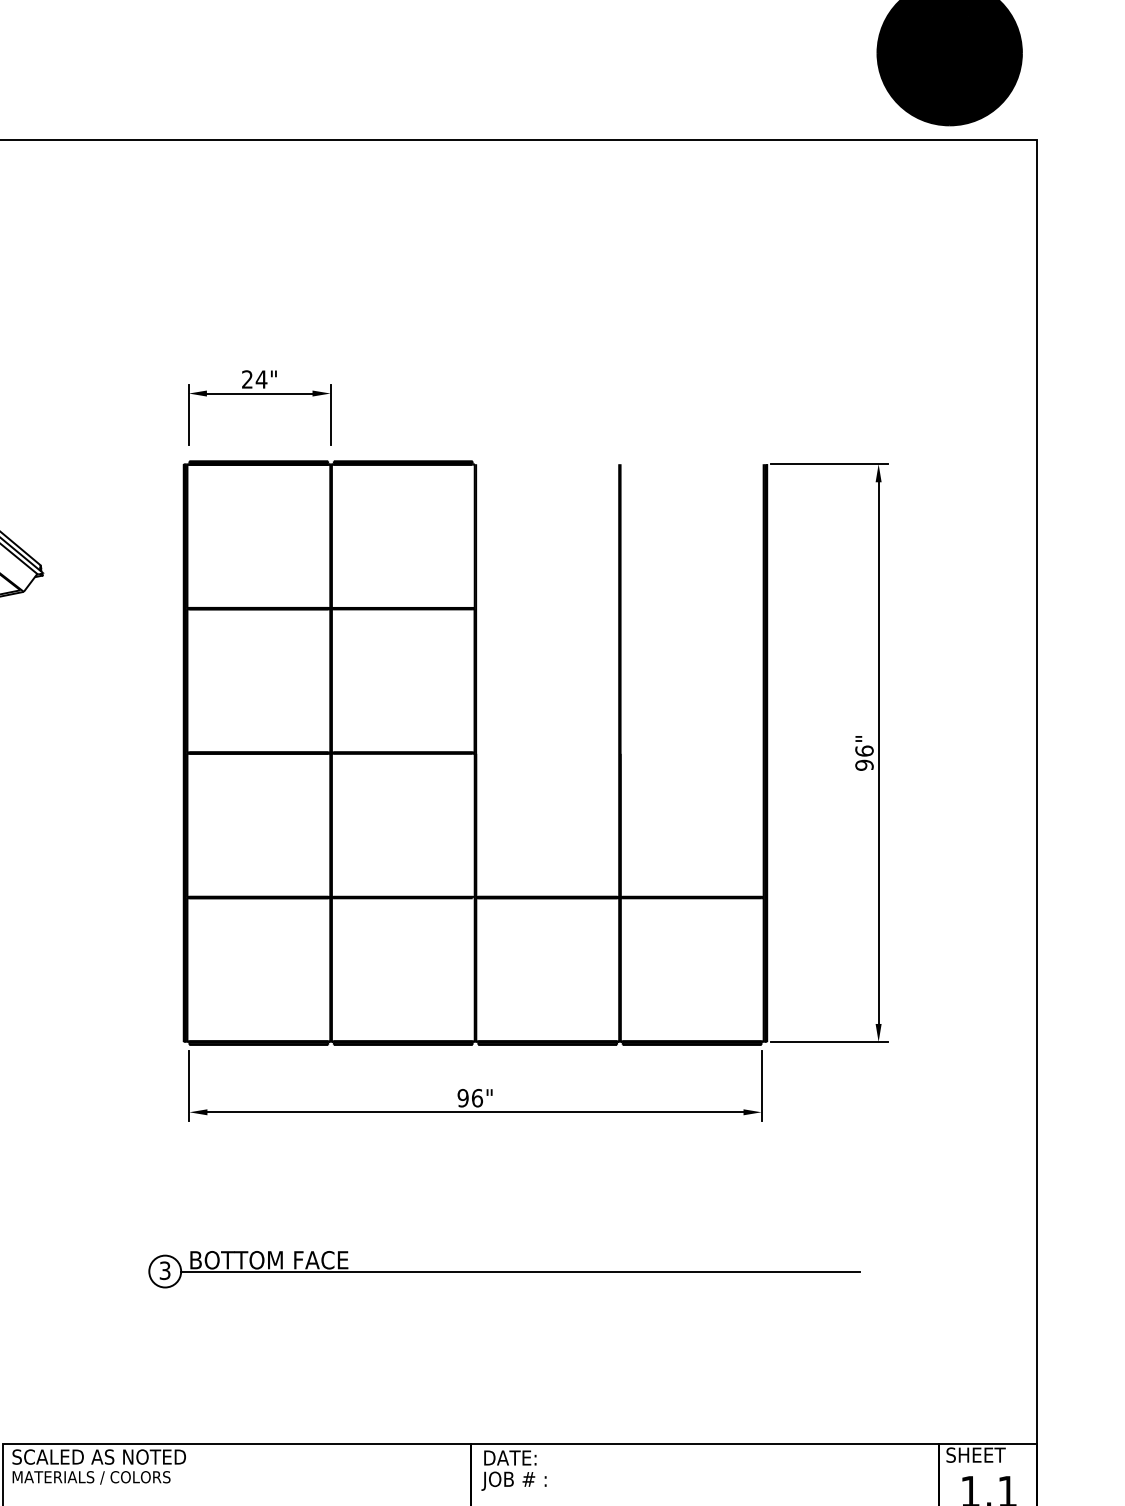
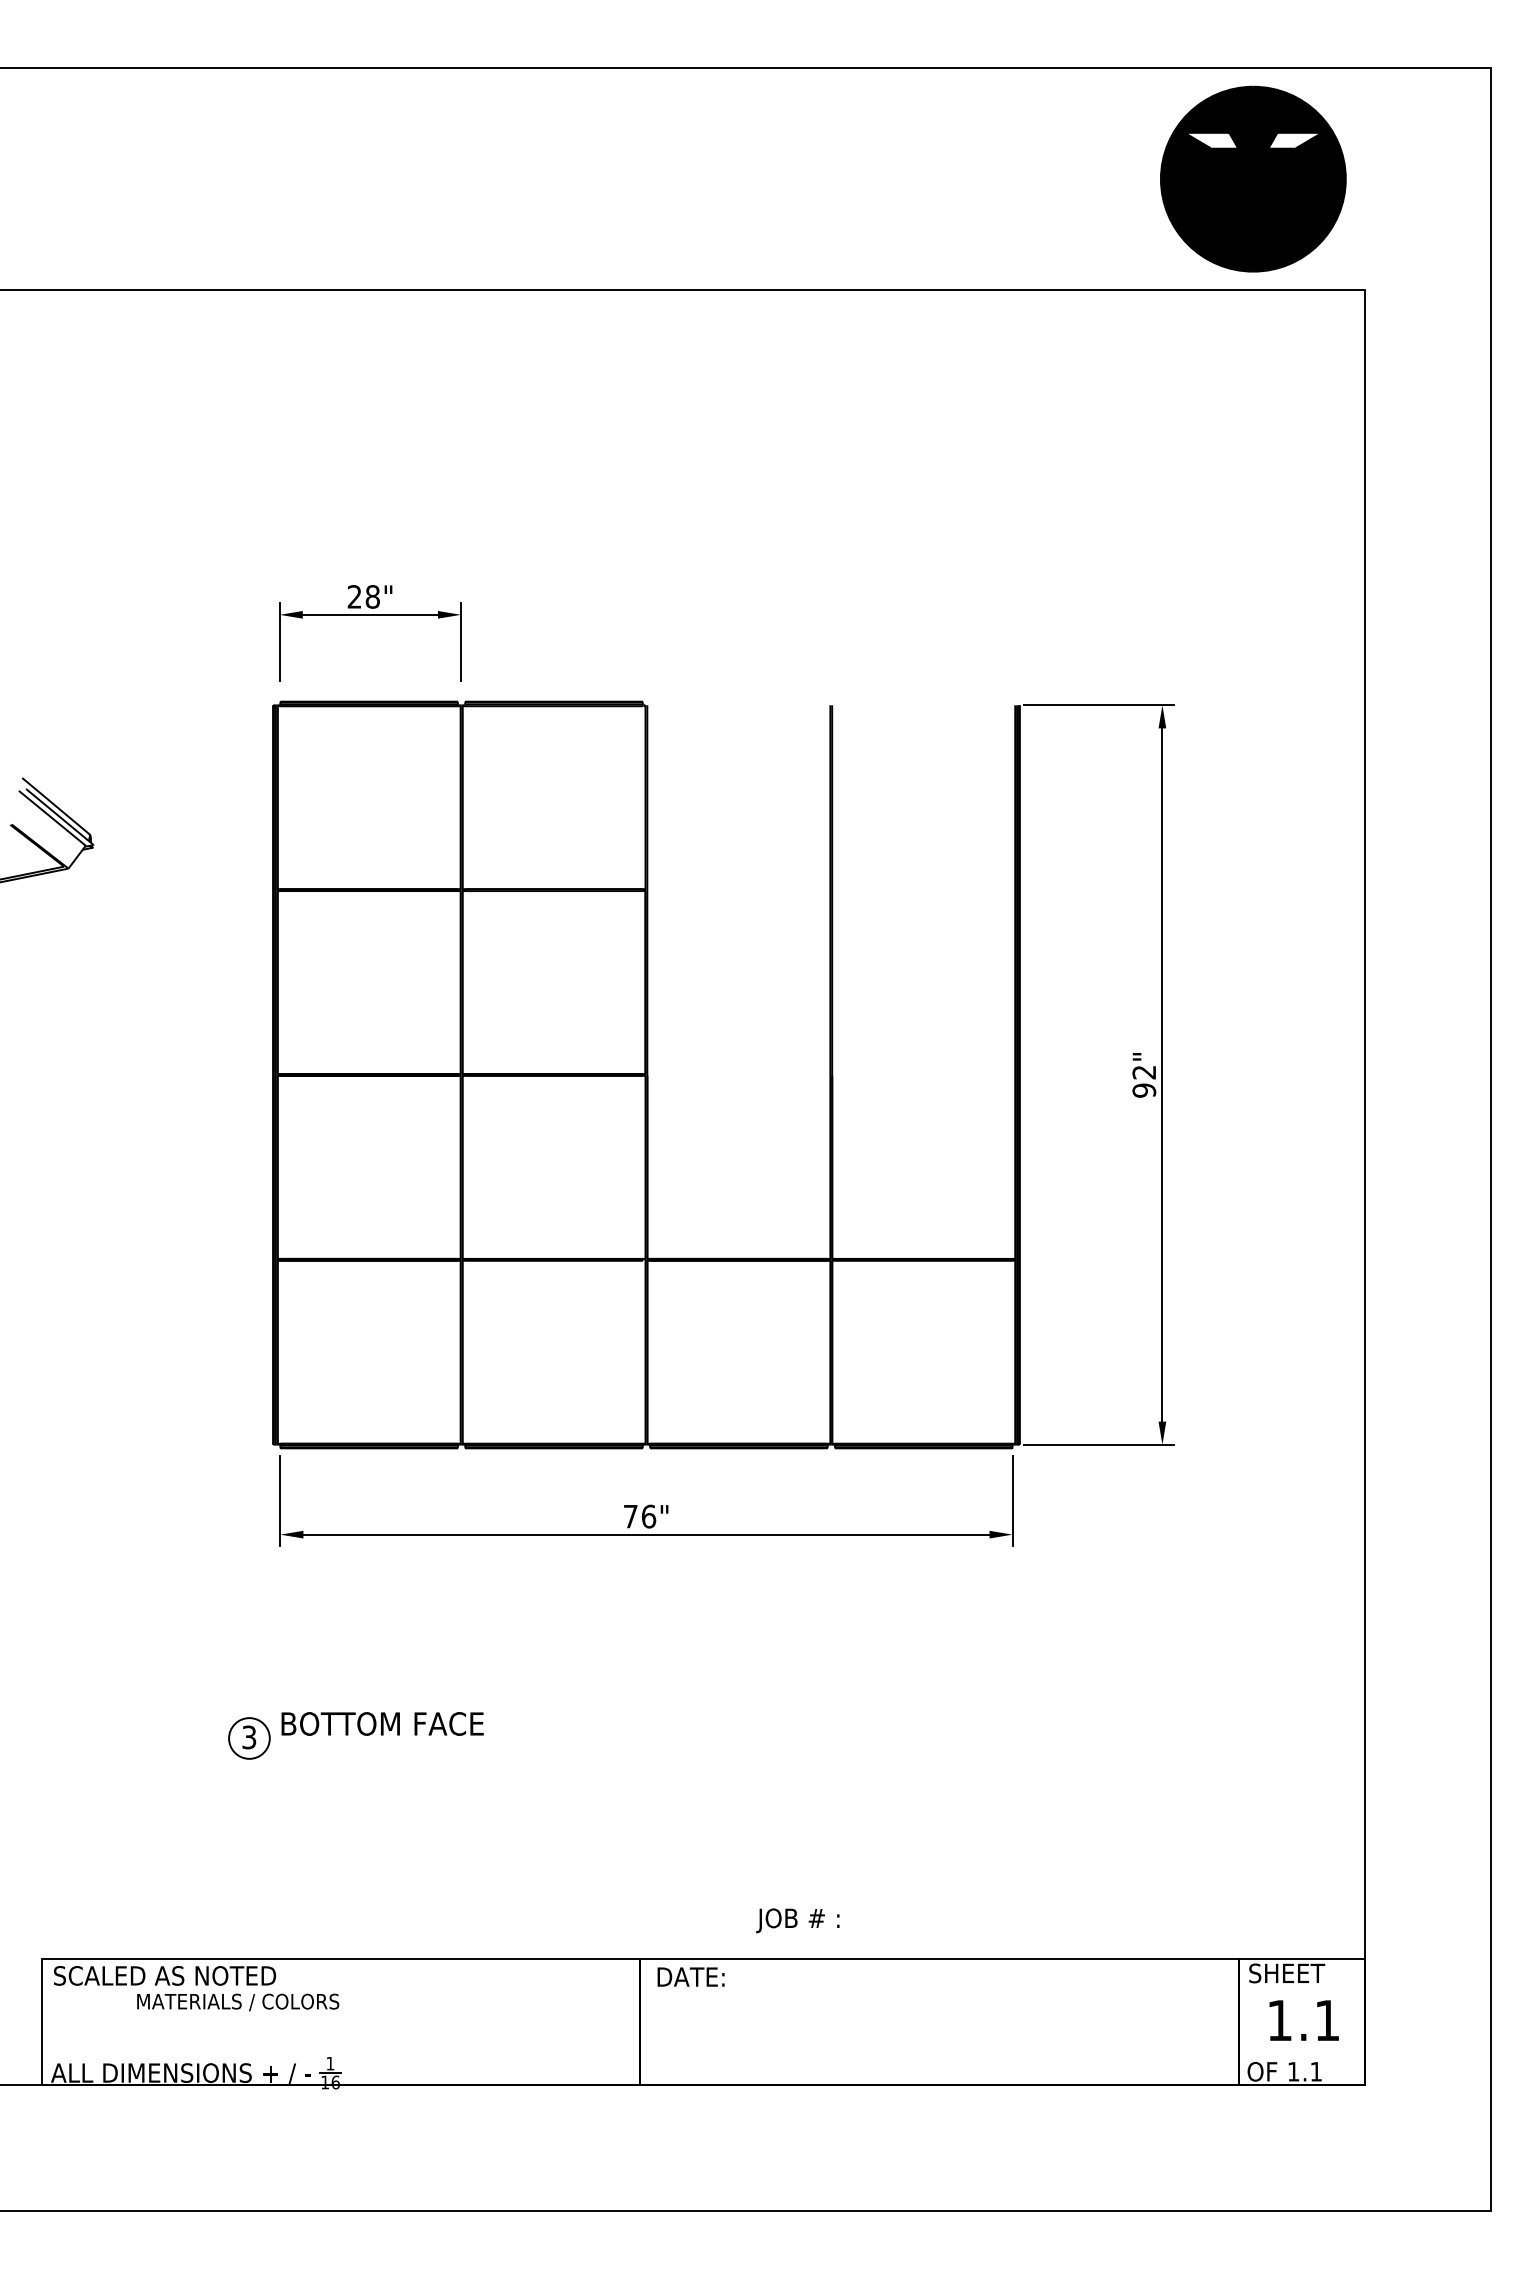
fill: (916, 22) -> (1211, 140), removed
fill: (981, 22) -> (1294, 140), removed
text: (261, 379) -> (372, 596), 24" -> 28"
text: (864, 751) -> (1144, 1072), 96" -> 92"
text: (462, 1098) -> (630, 1516), 96" -> 76"
line: (520, 1271) -> (703, 1738), removed
text: (91, 1477) -> (238, 2002), moved
text: (513, 1480) -> (797, 1920), moved

